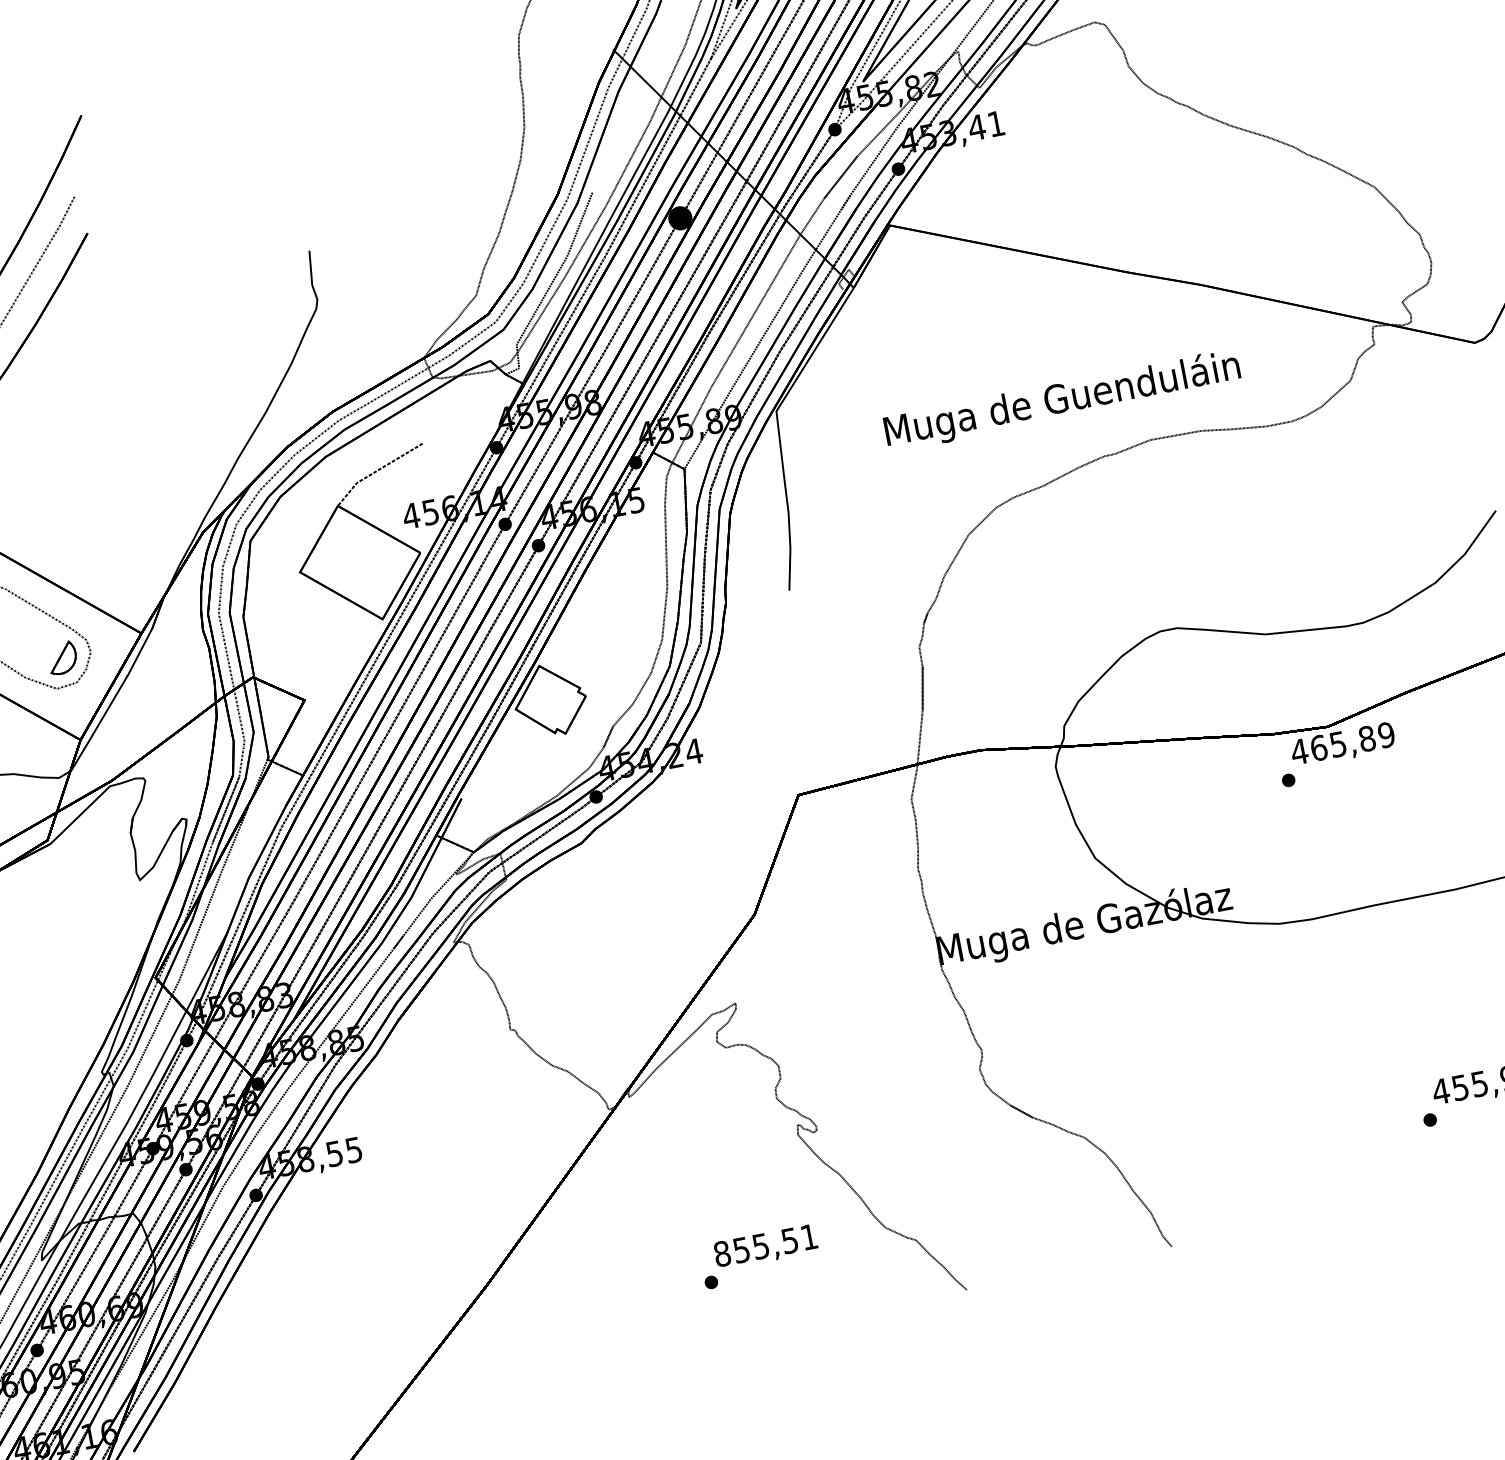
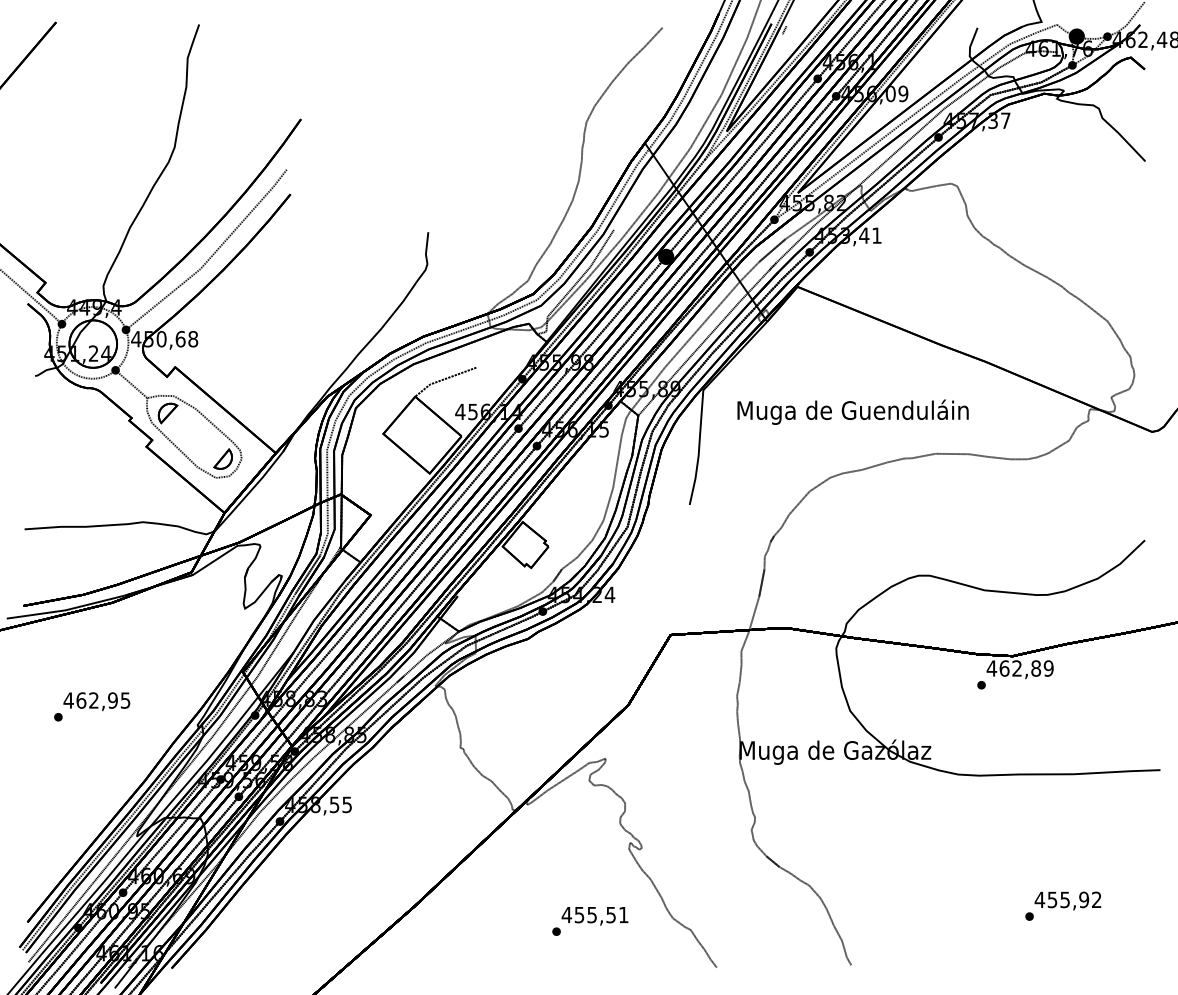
text: (1061, 399) -> (852, 411), moved
text: (1337, 744) -> (1016, 668), 465,89 -> 462,89
text: (721, 1253) -> (566, 914), 855,51 -> 455,51

